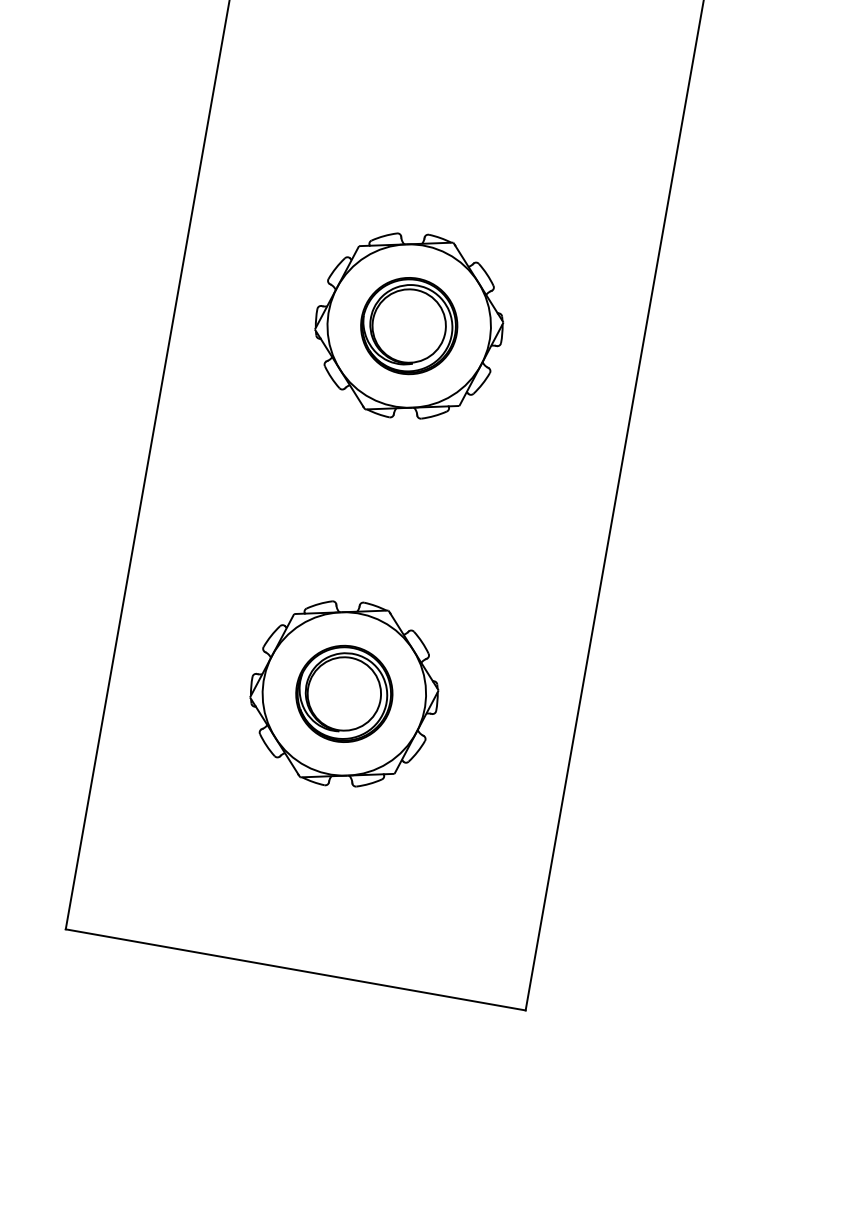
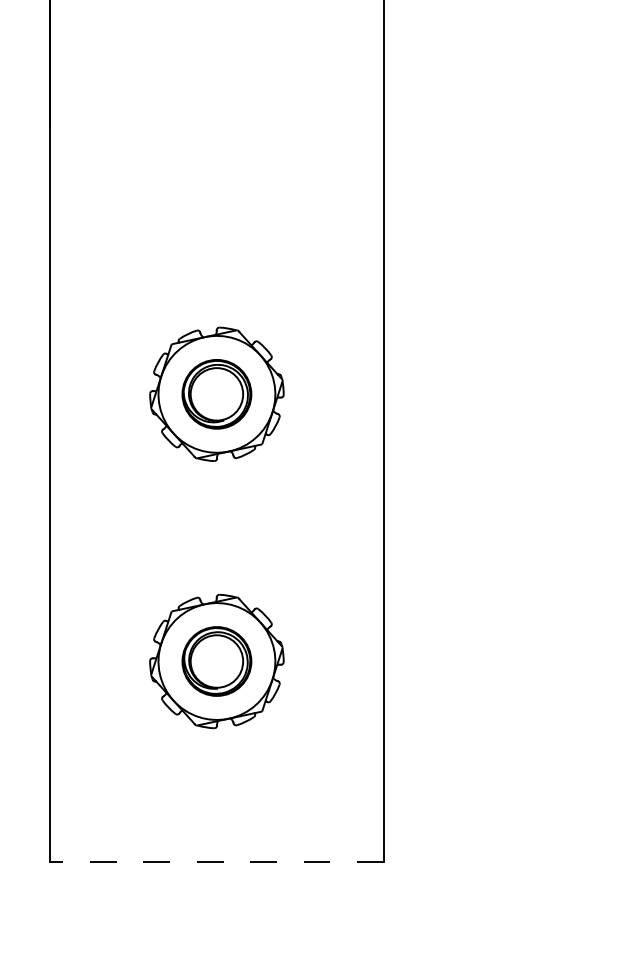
line: (295, 969) -> (216, 861), solid -> dashed

